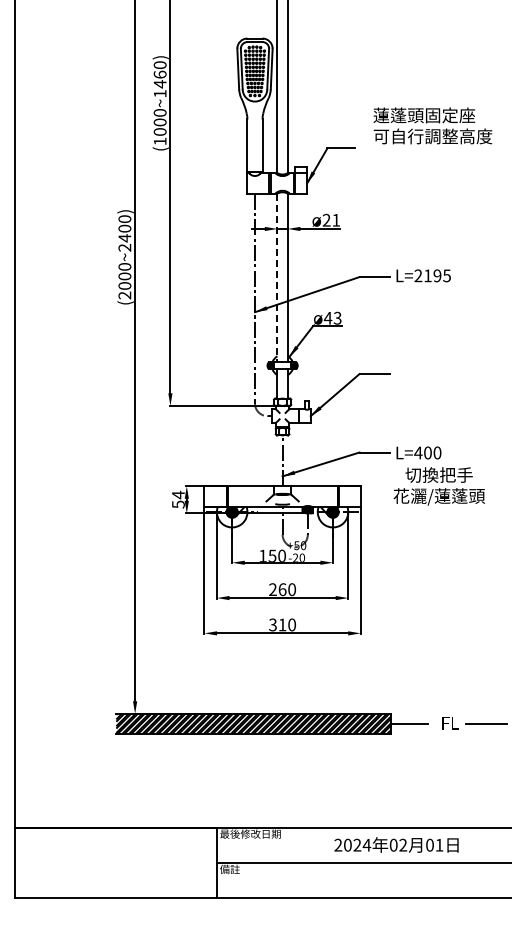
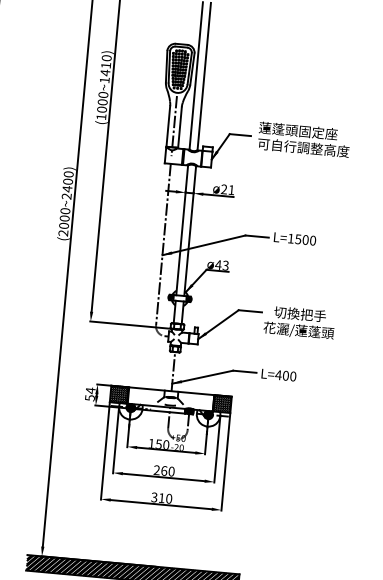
text: (159, 74) -> (105, 65), (1000~1460) -> (1000~1410)
text: (432, 125) -> (303, 139), moved
line: (254, 144) -> (173, 125), added
text: (432, 275) -> (301, 239), L=2195 -> L=1500
line: (277, 278) -> (182, 230), dashed -> solid
text: (438, 486) -> (298, 323), moved
hatch: (215, 496) -> (119, 394), added
hatch: (349, 496) -> (222, 403), added

